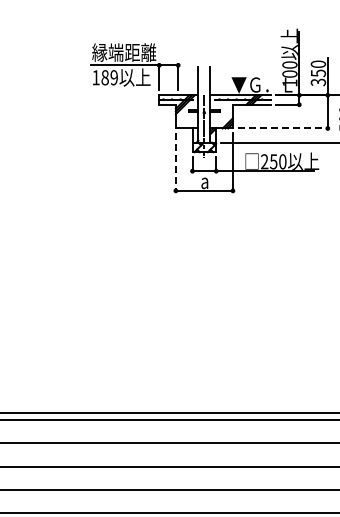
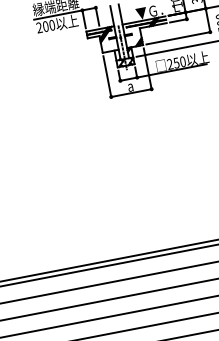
text: (104, 77) -> (45, 26), 189 -> 200
line: (283, 128) -> (178, 38), dashed -> solid
line: (175, 162) -> (107, 76), dashed -> solid

